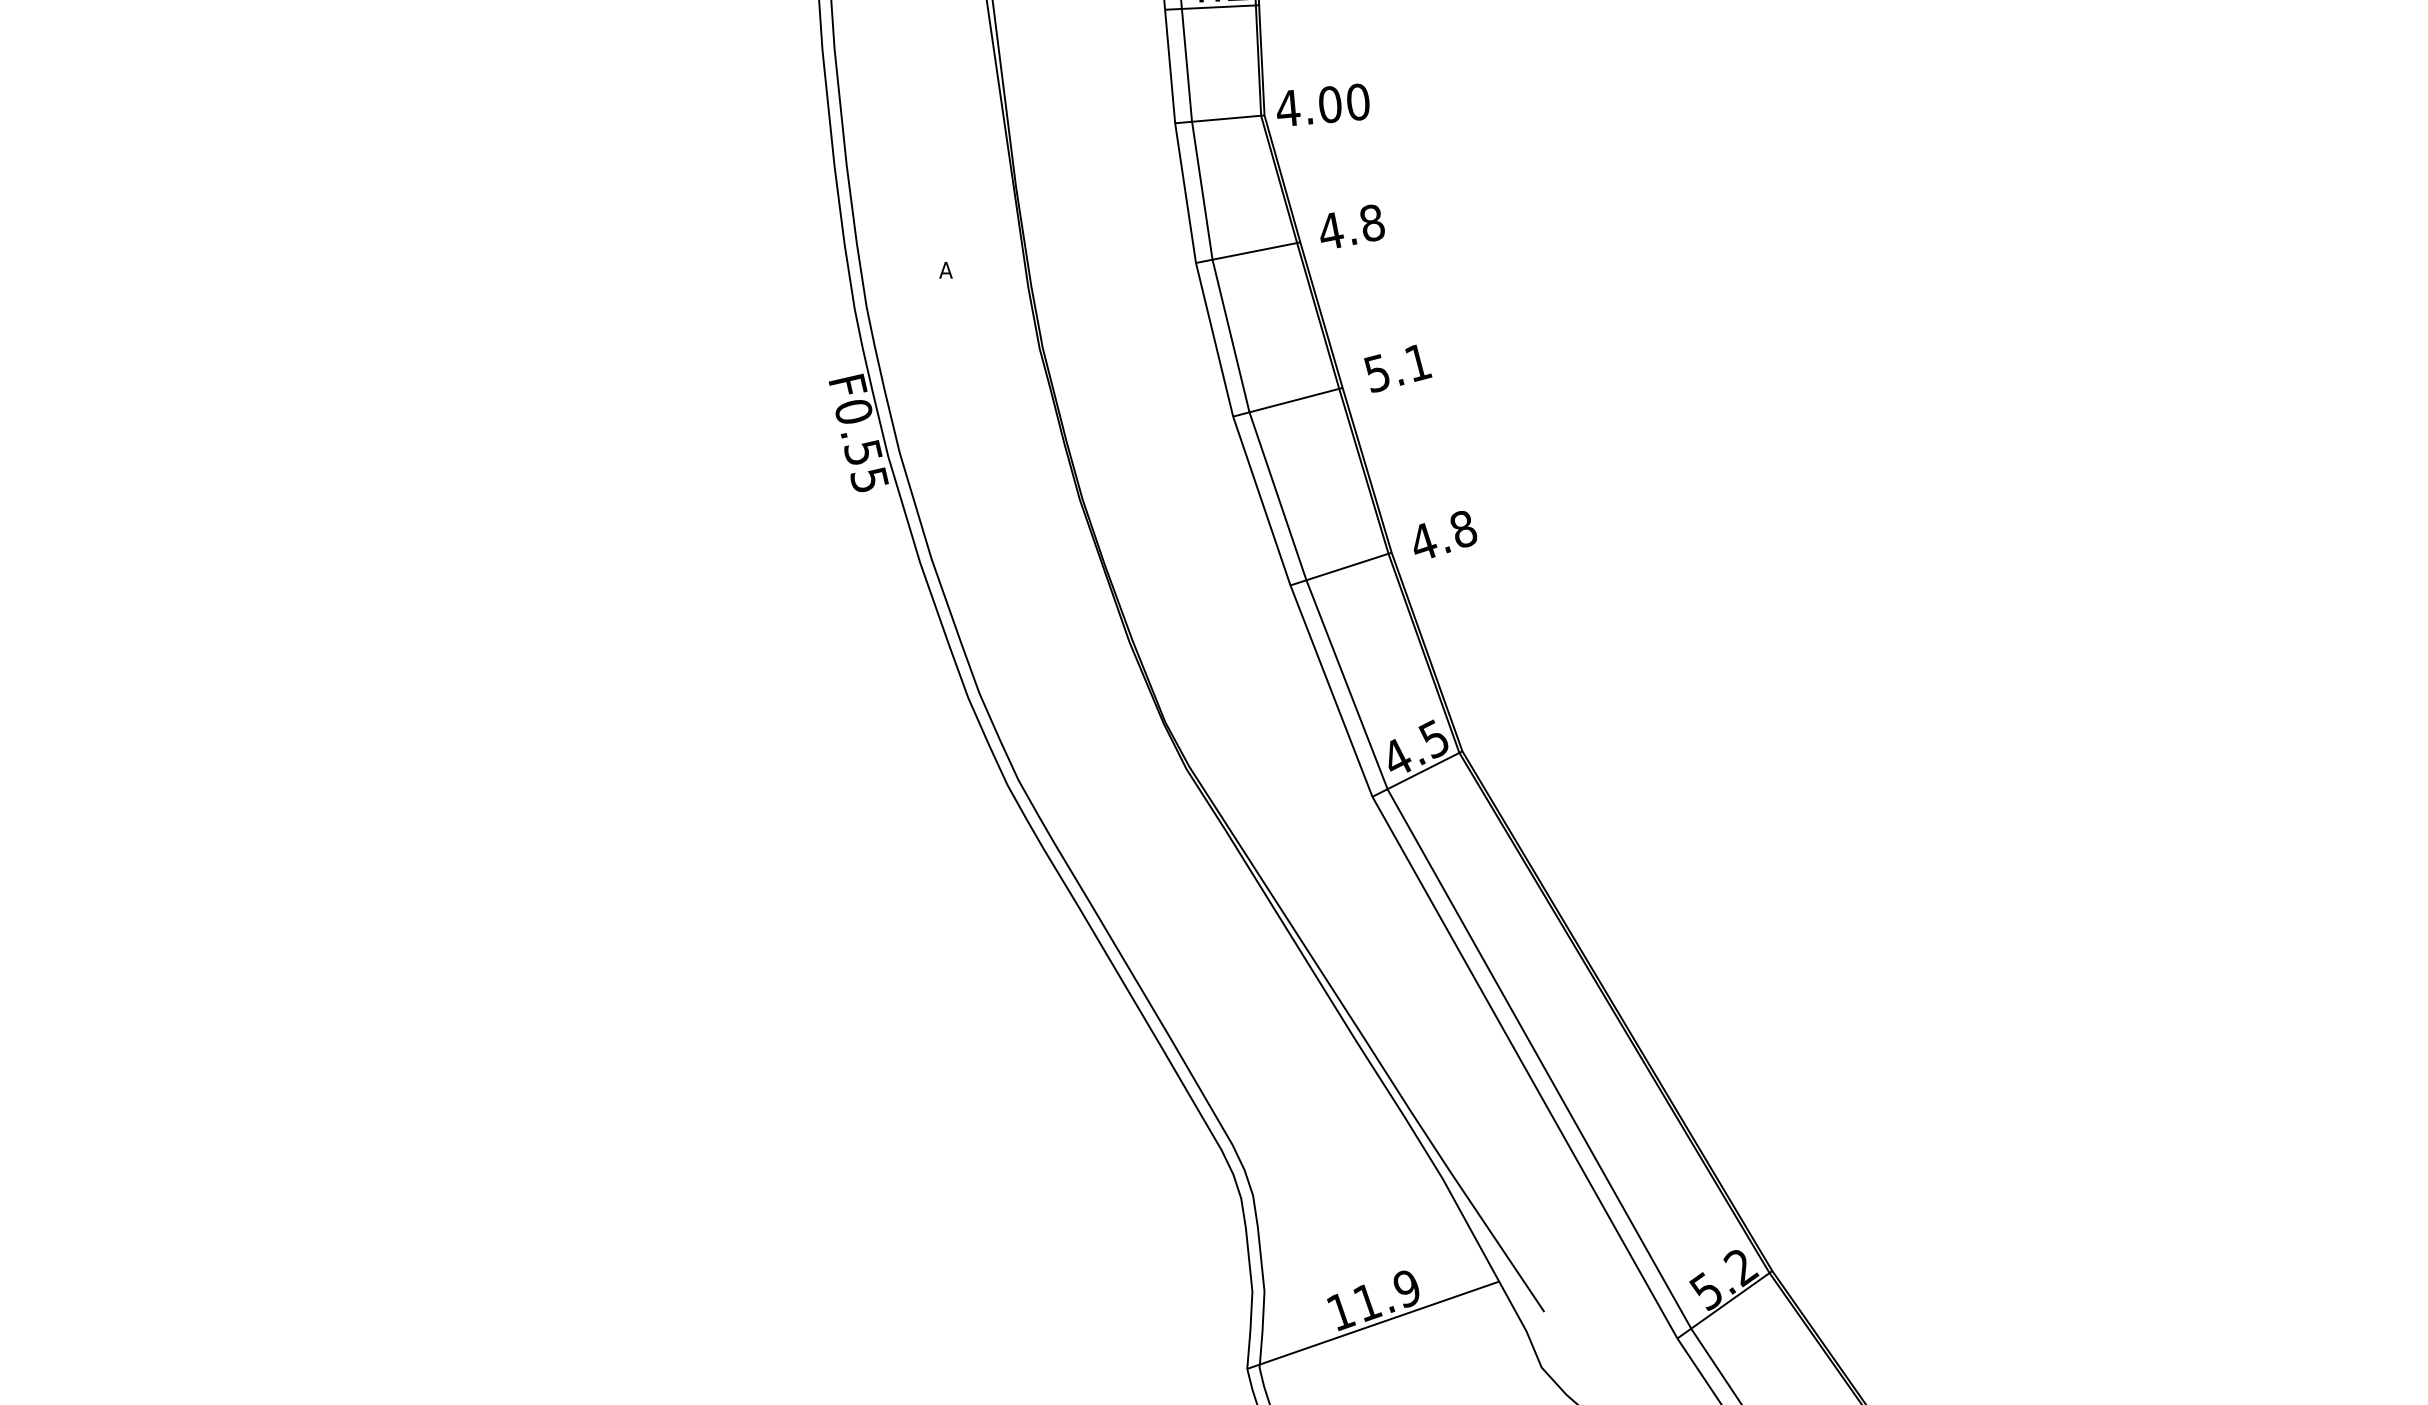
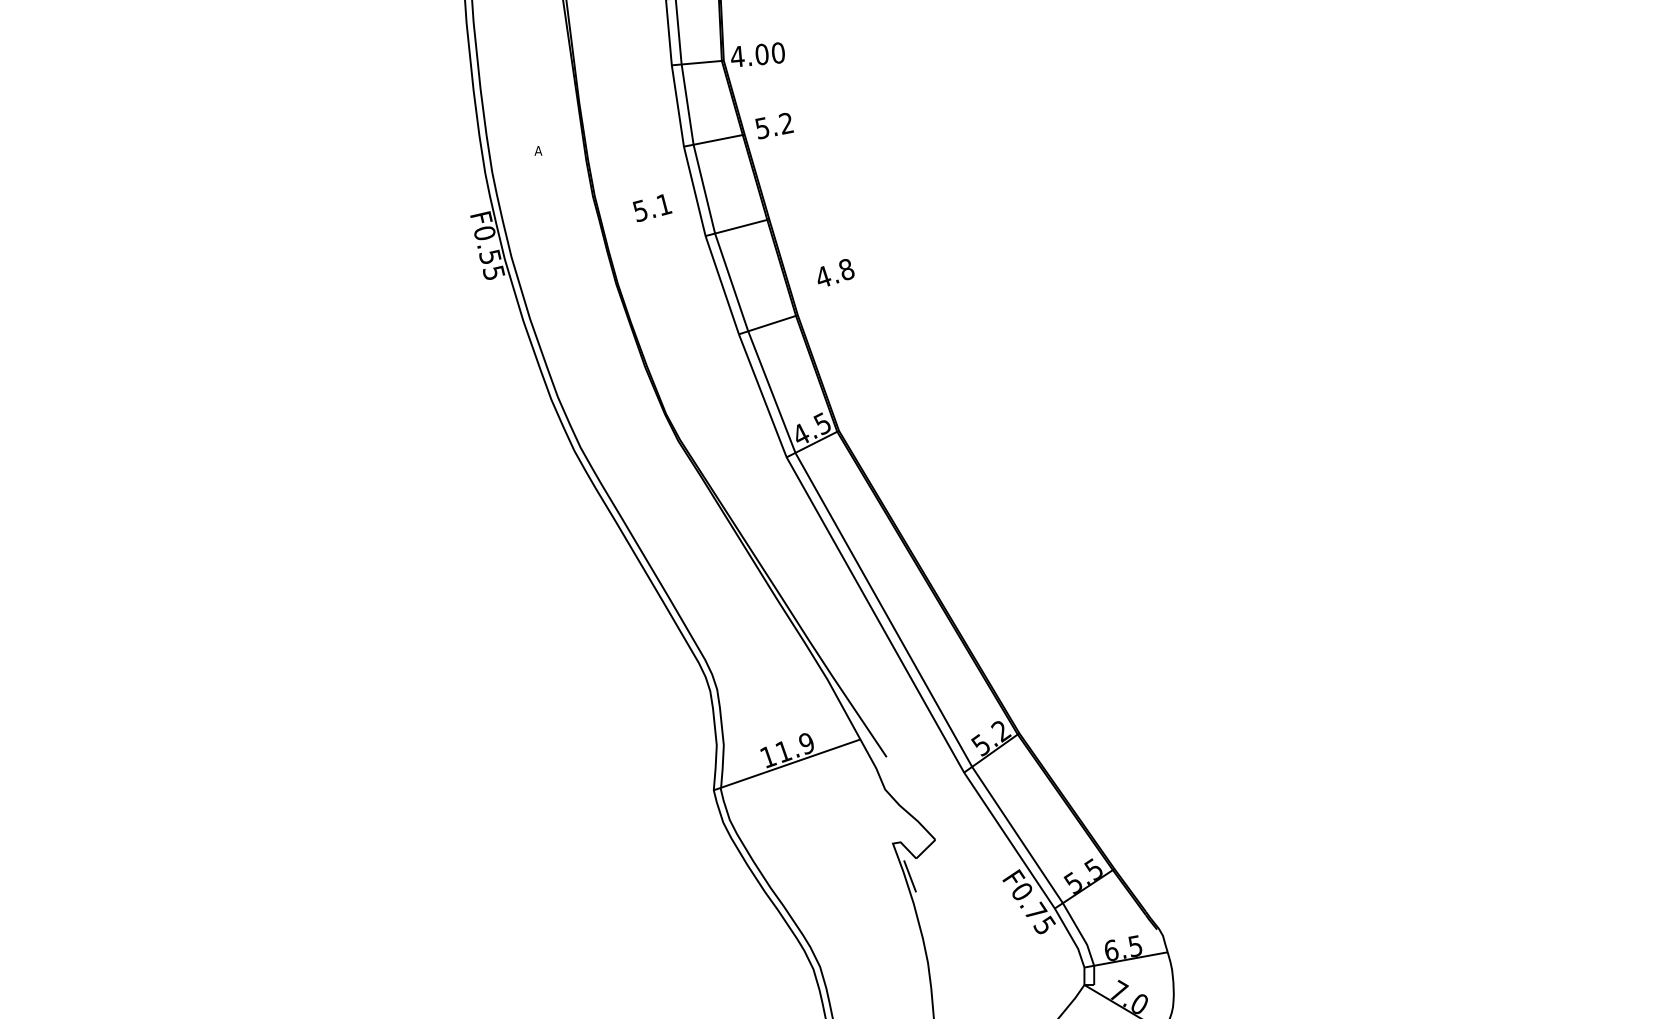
text: (1351, 226) -> (774, 125), 4.8 -> 5.2
text: (1397, 367) -> (652, 207), moved
text: (1444, 534) -> (835, 272), moved

